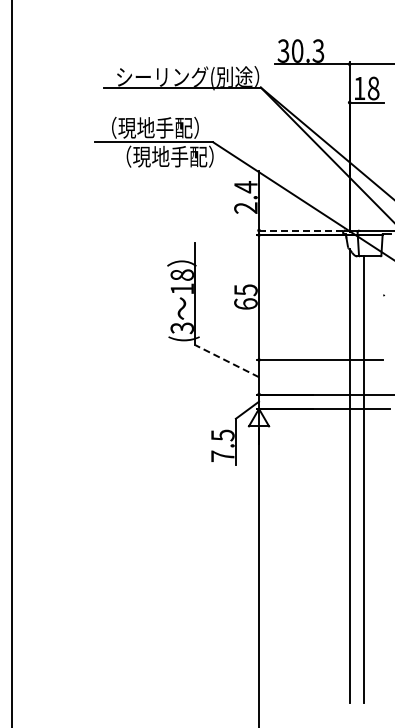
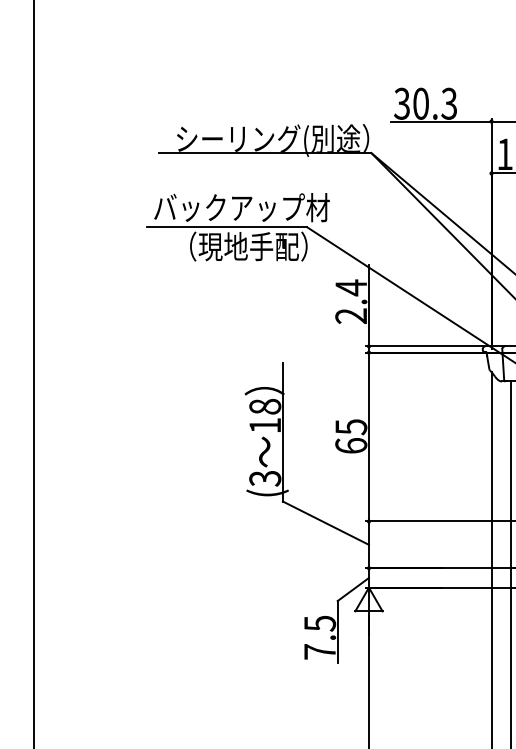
text: (165, 127) -> (242, 207), （現地手配） -> バックアップ材
line: (299, 230) -> (423, 346), dashed -> solid
line: (227, 361) -> (326, 523), dashed -> solid

